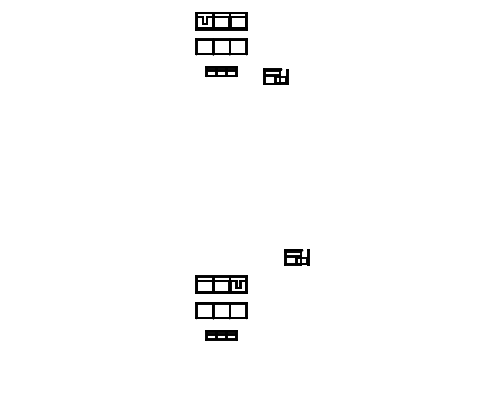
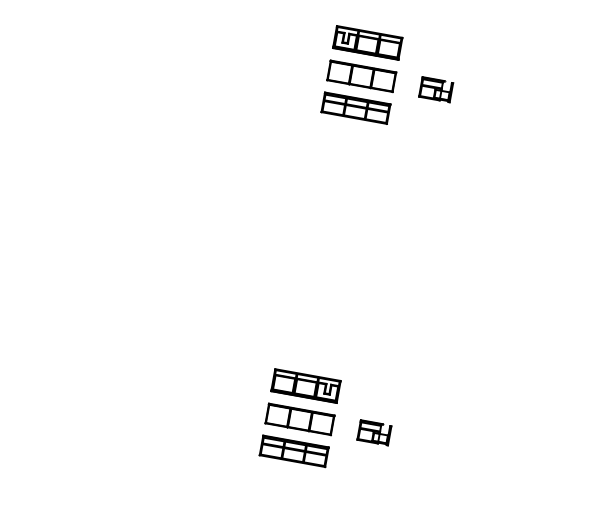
part: (221, 71) -> (355, 108), size x1.67
part: (275, 76) -> (435, 89), moved
part: (296, 257) -> (374, 432), moved
part: (221, 335) -> (294, 451), size x1.67

